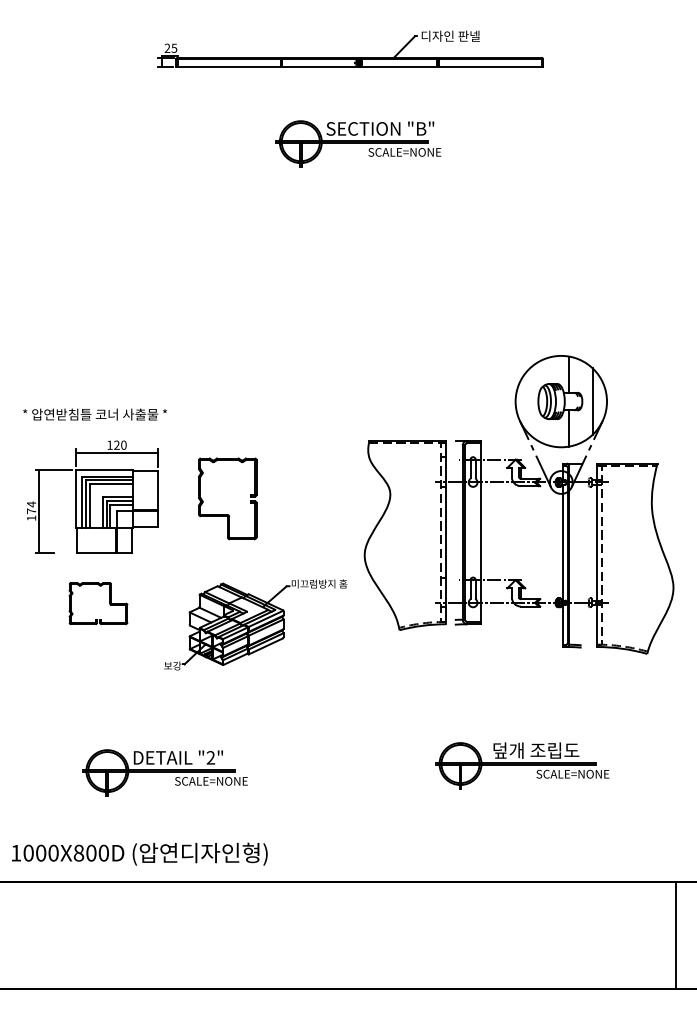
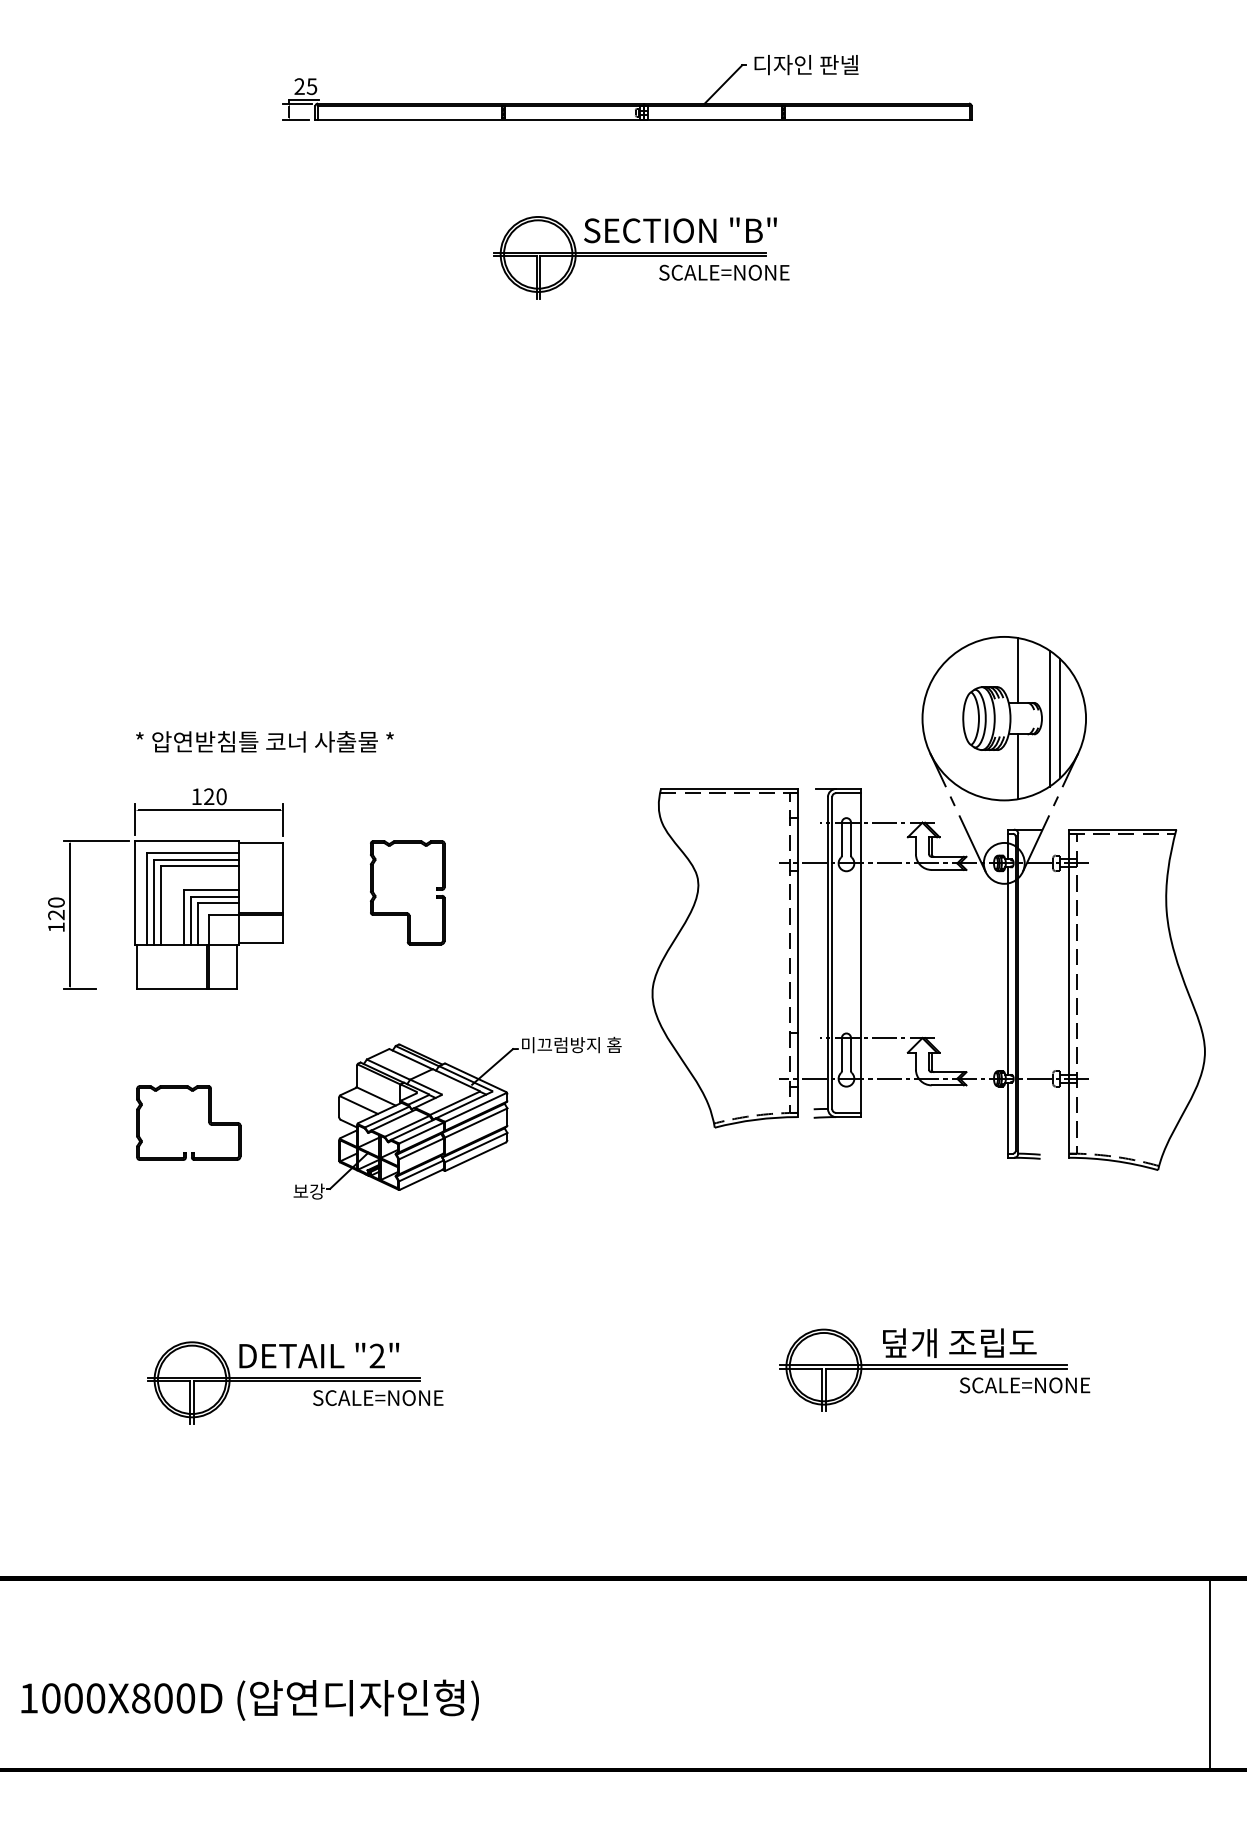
line: (586, 401) -> (1049, 718), added
text: (94, 414) -> (263, 741), moved
part: (227, 498) -> (407, 892), size x0.71
text: (31, 507) -> (56, 908), 174 -> 120
part: (109, 603) -> (208, 1122), moved
text: (139, 853) -> (249, 1698), moved

